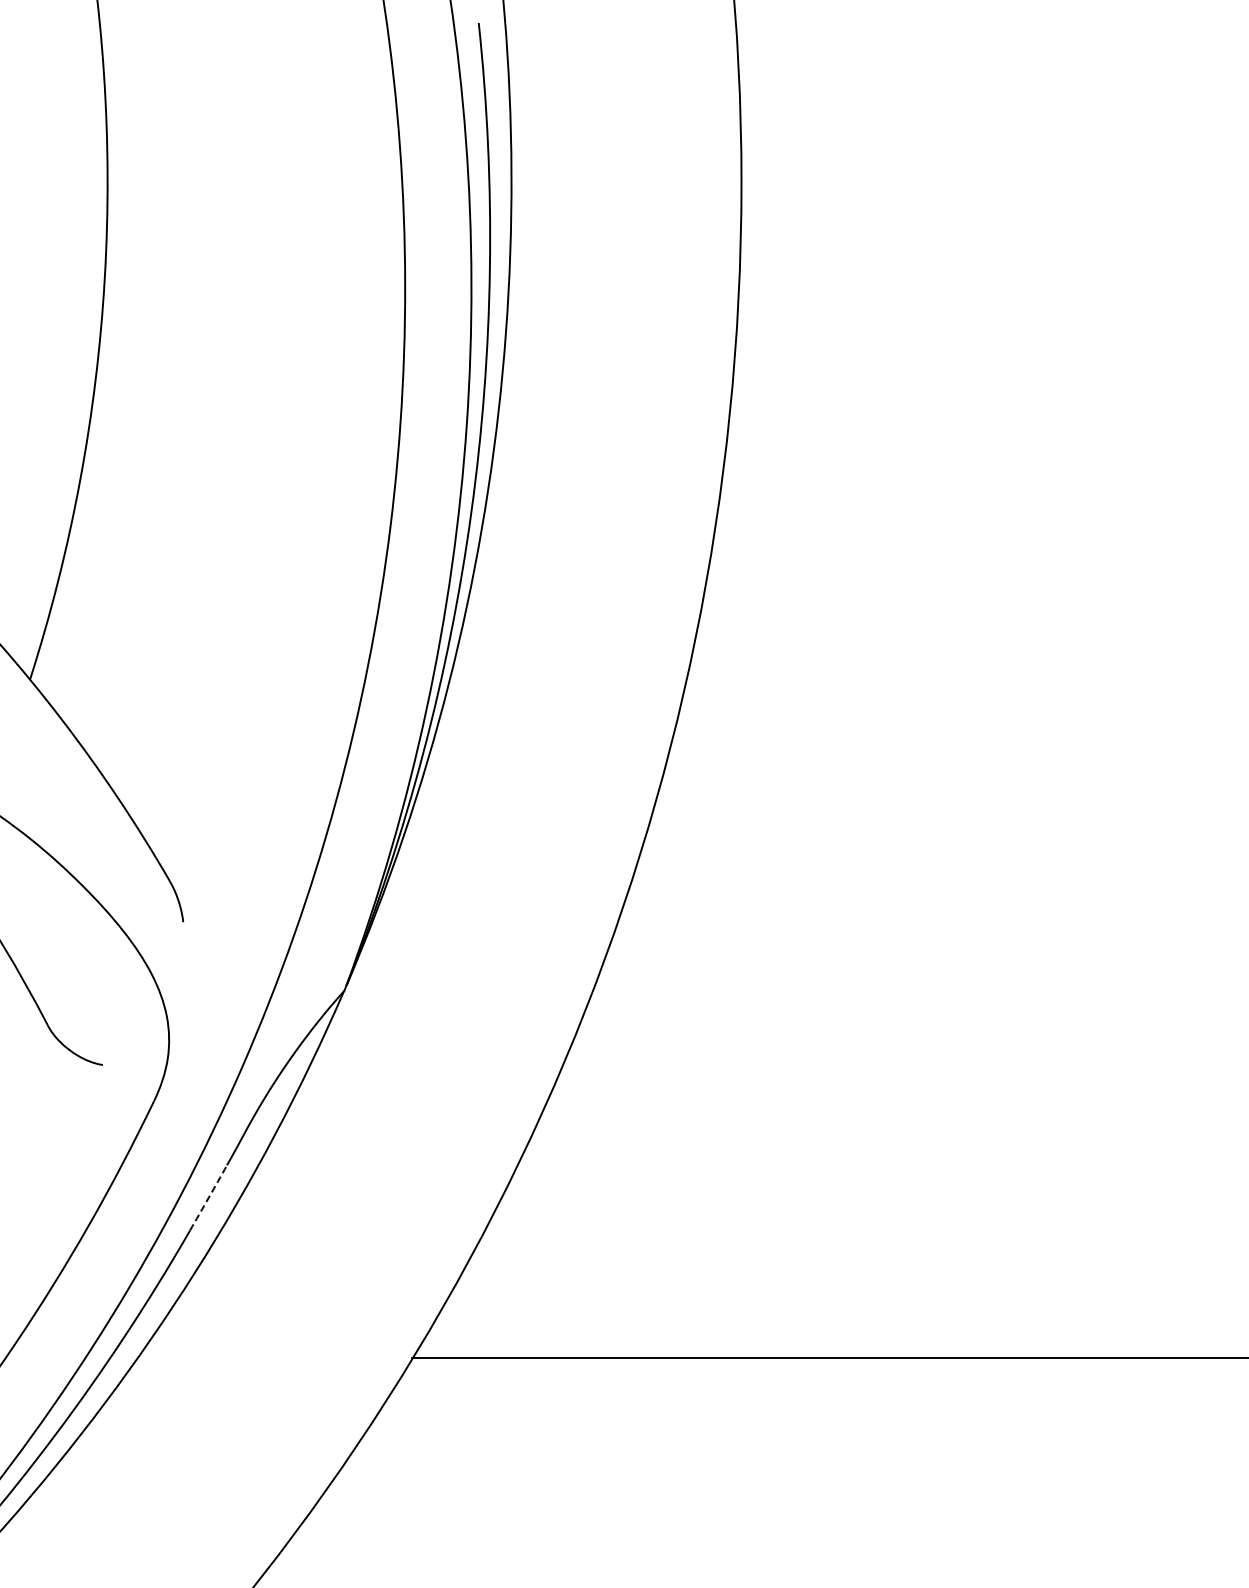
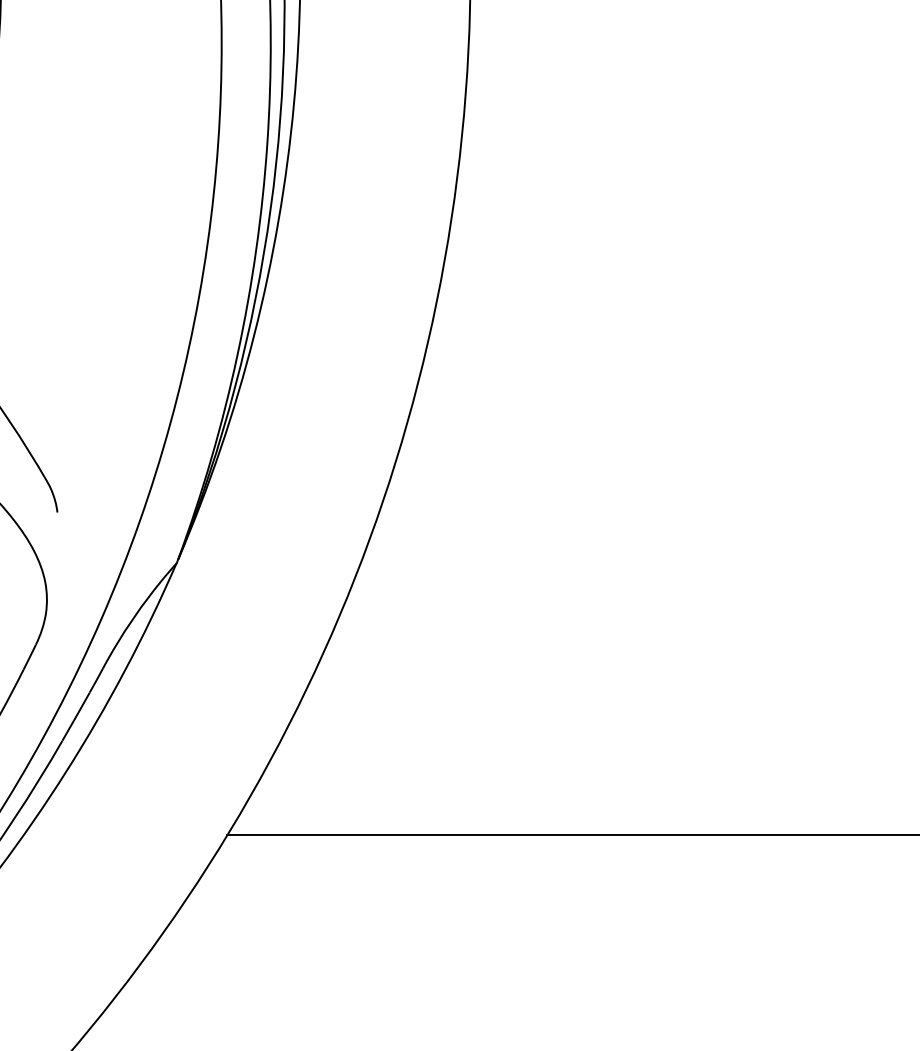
arc: (208, 1198) -> (76, 717), dashed -> solid

